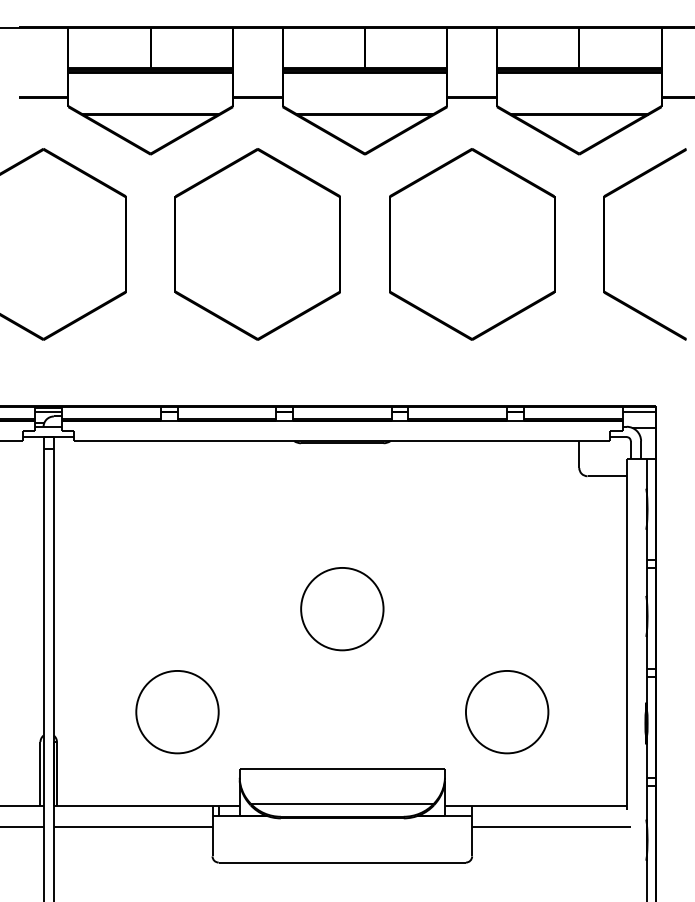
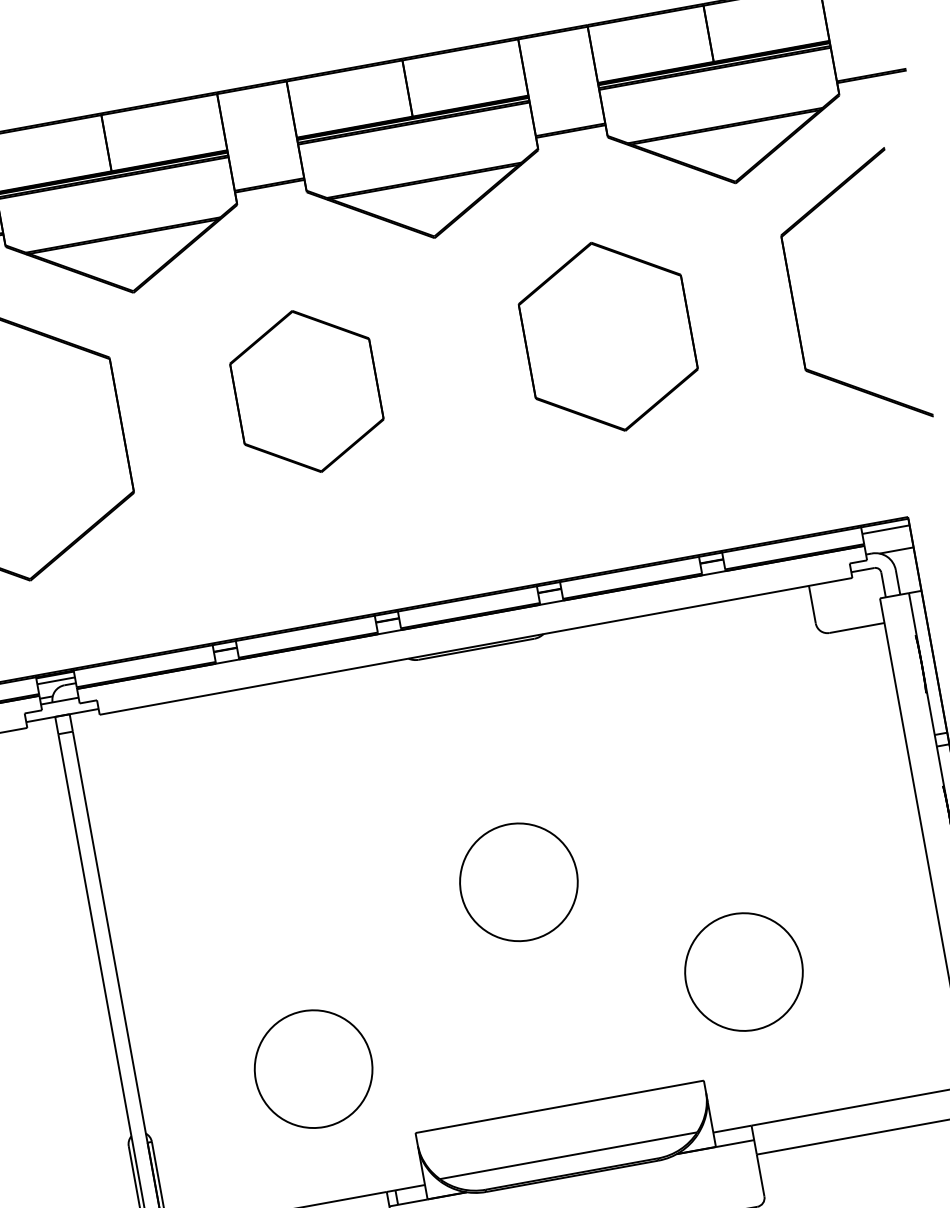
part: (257, 244) -> (306, 391), size x0.6
part: (472, 244) -> (608, 336), size x0.7
part: (507, 712) -> (744, 972), moved

